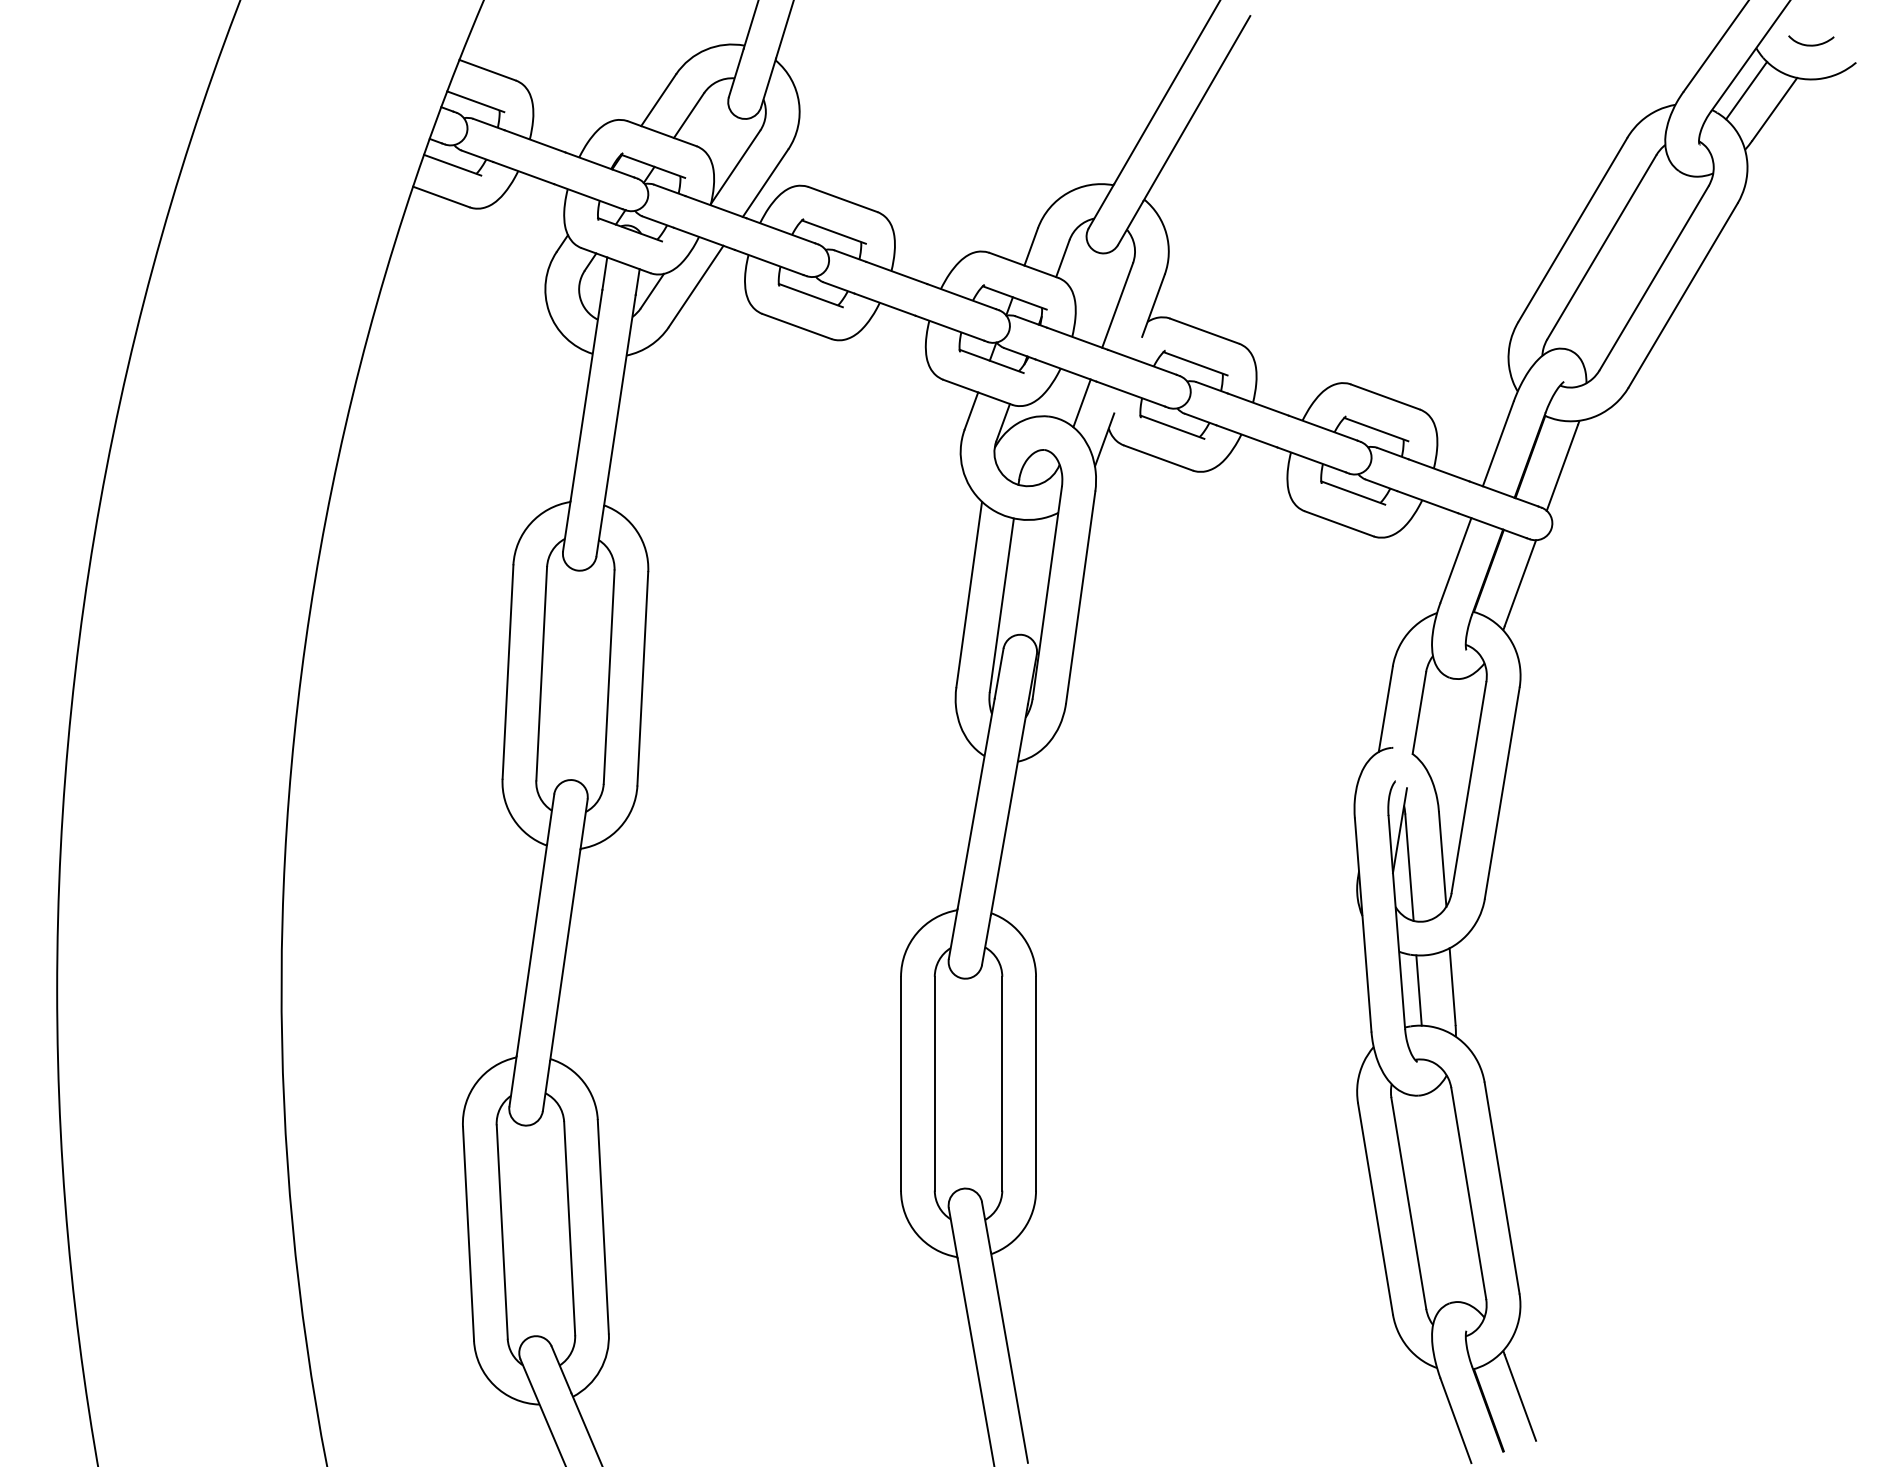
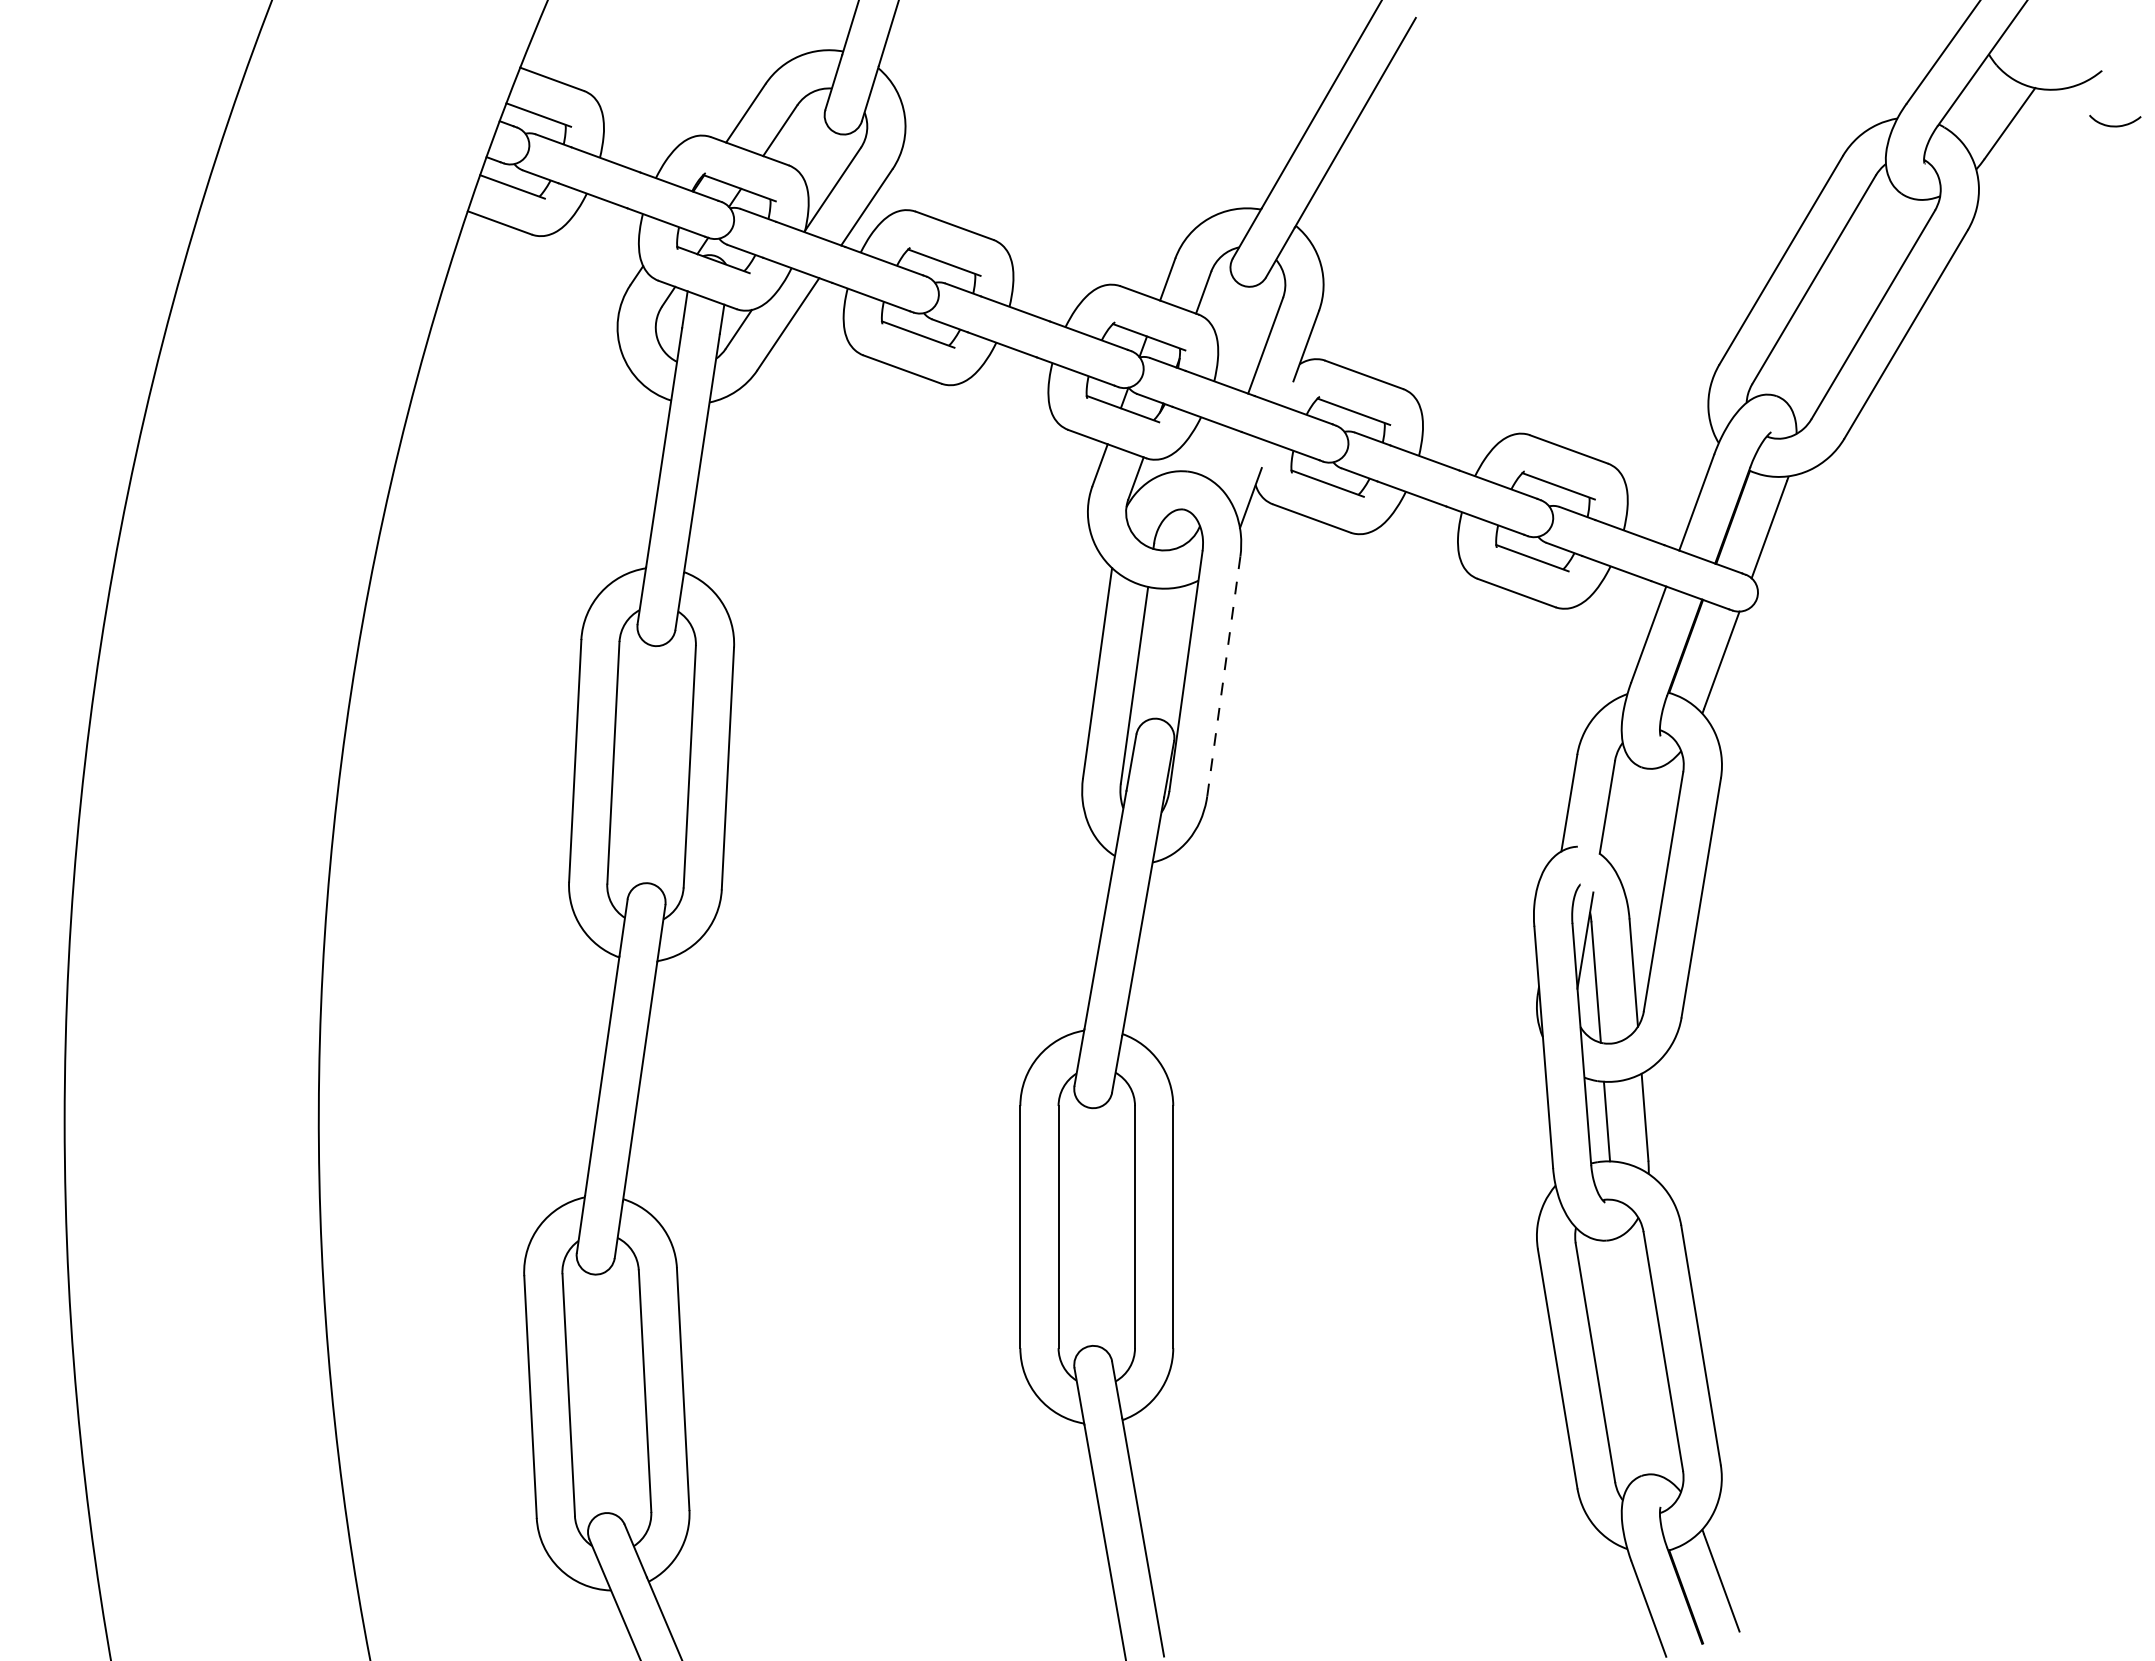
curve: (1811, 44) -> (2115, 125), moved
line: (1746, 89) -> (1977, 101), removed
line: (1082, 403) -> (1225, 456), removed
line: (1080, 597) -> (1223, 676), solid -> dashed

